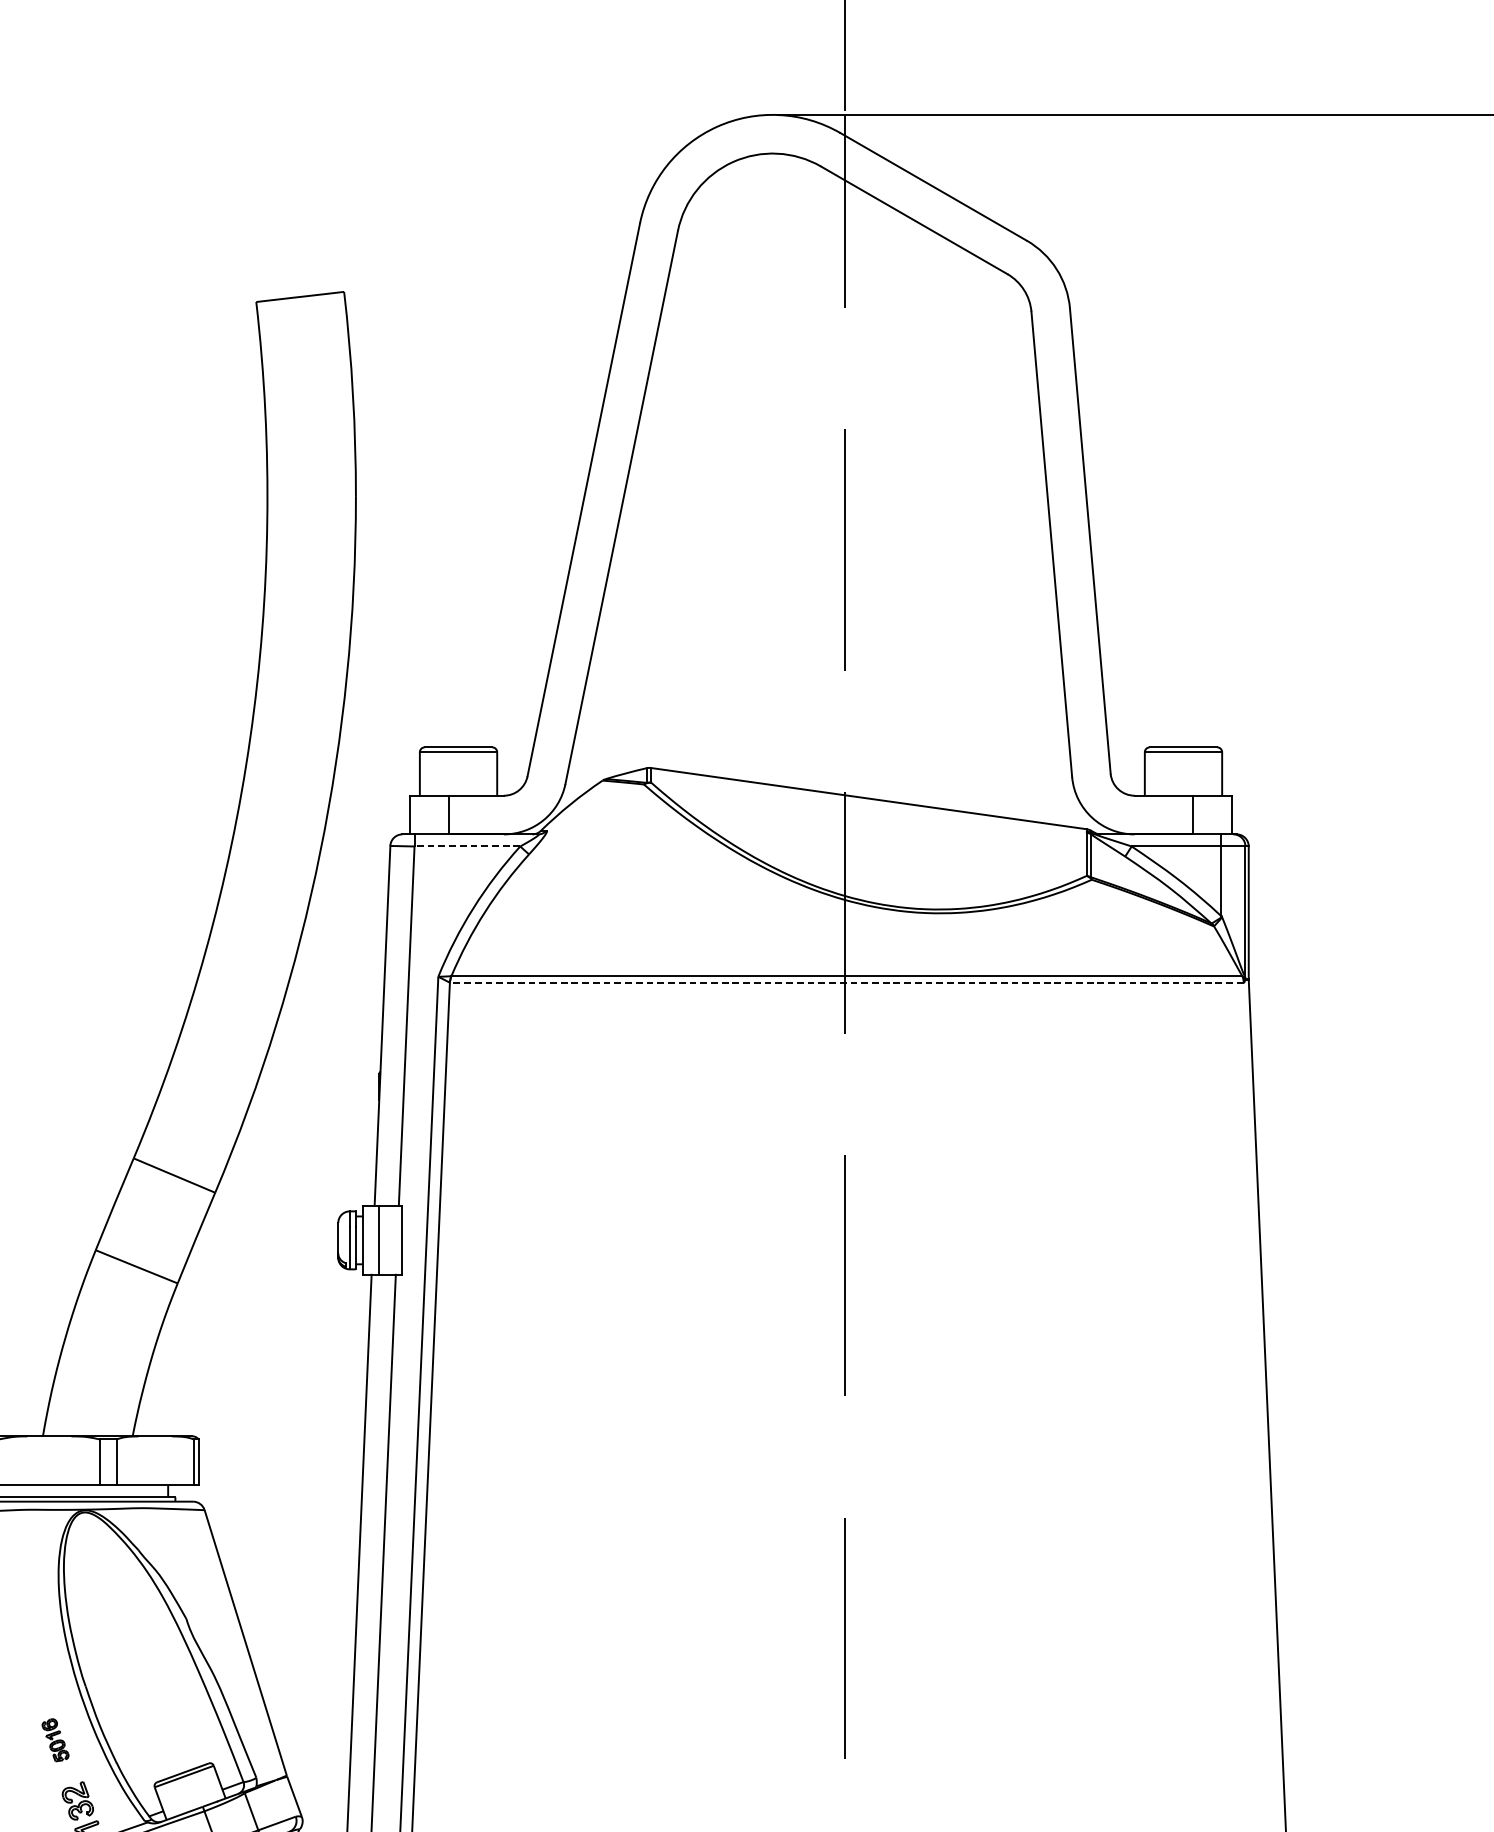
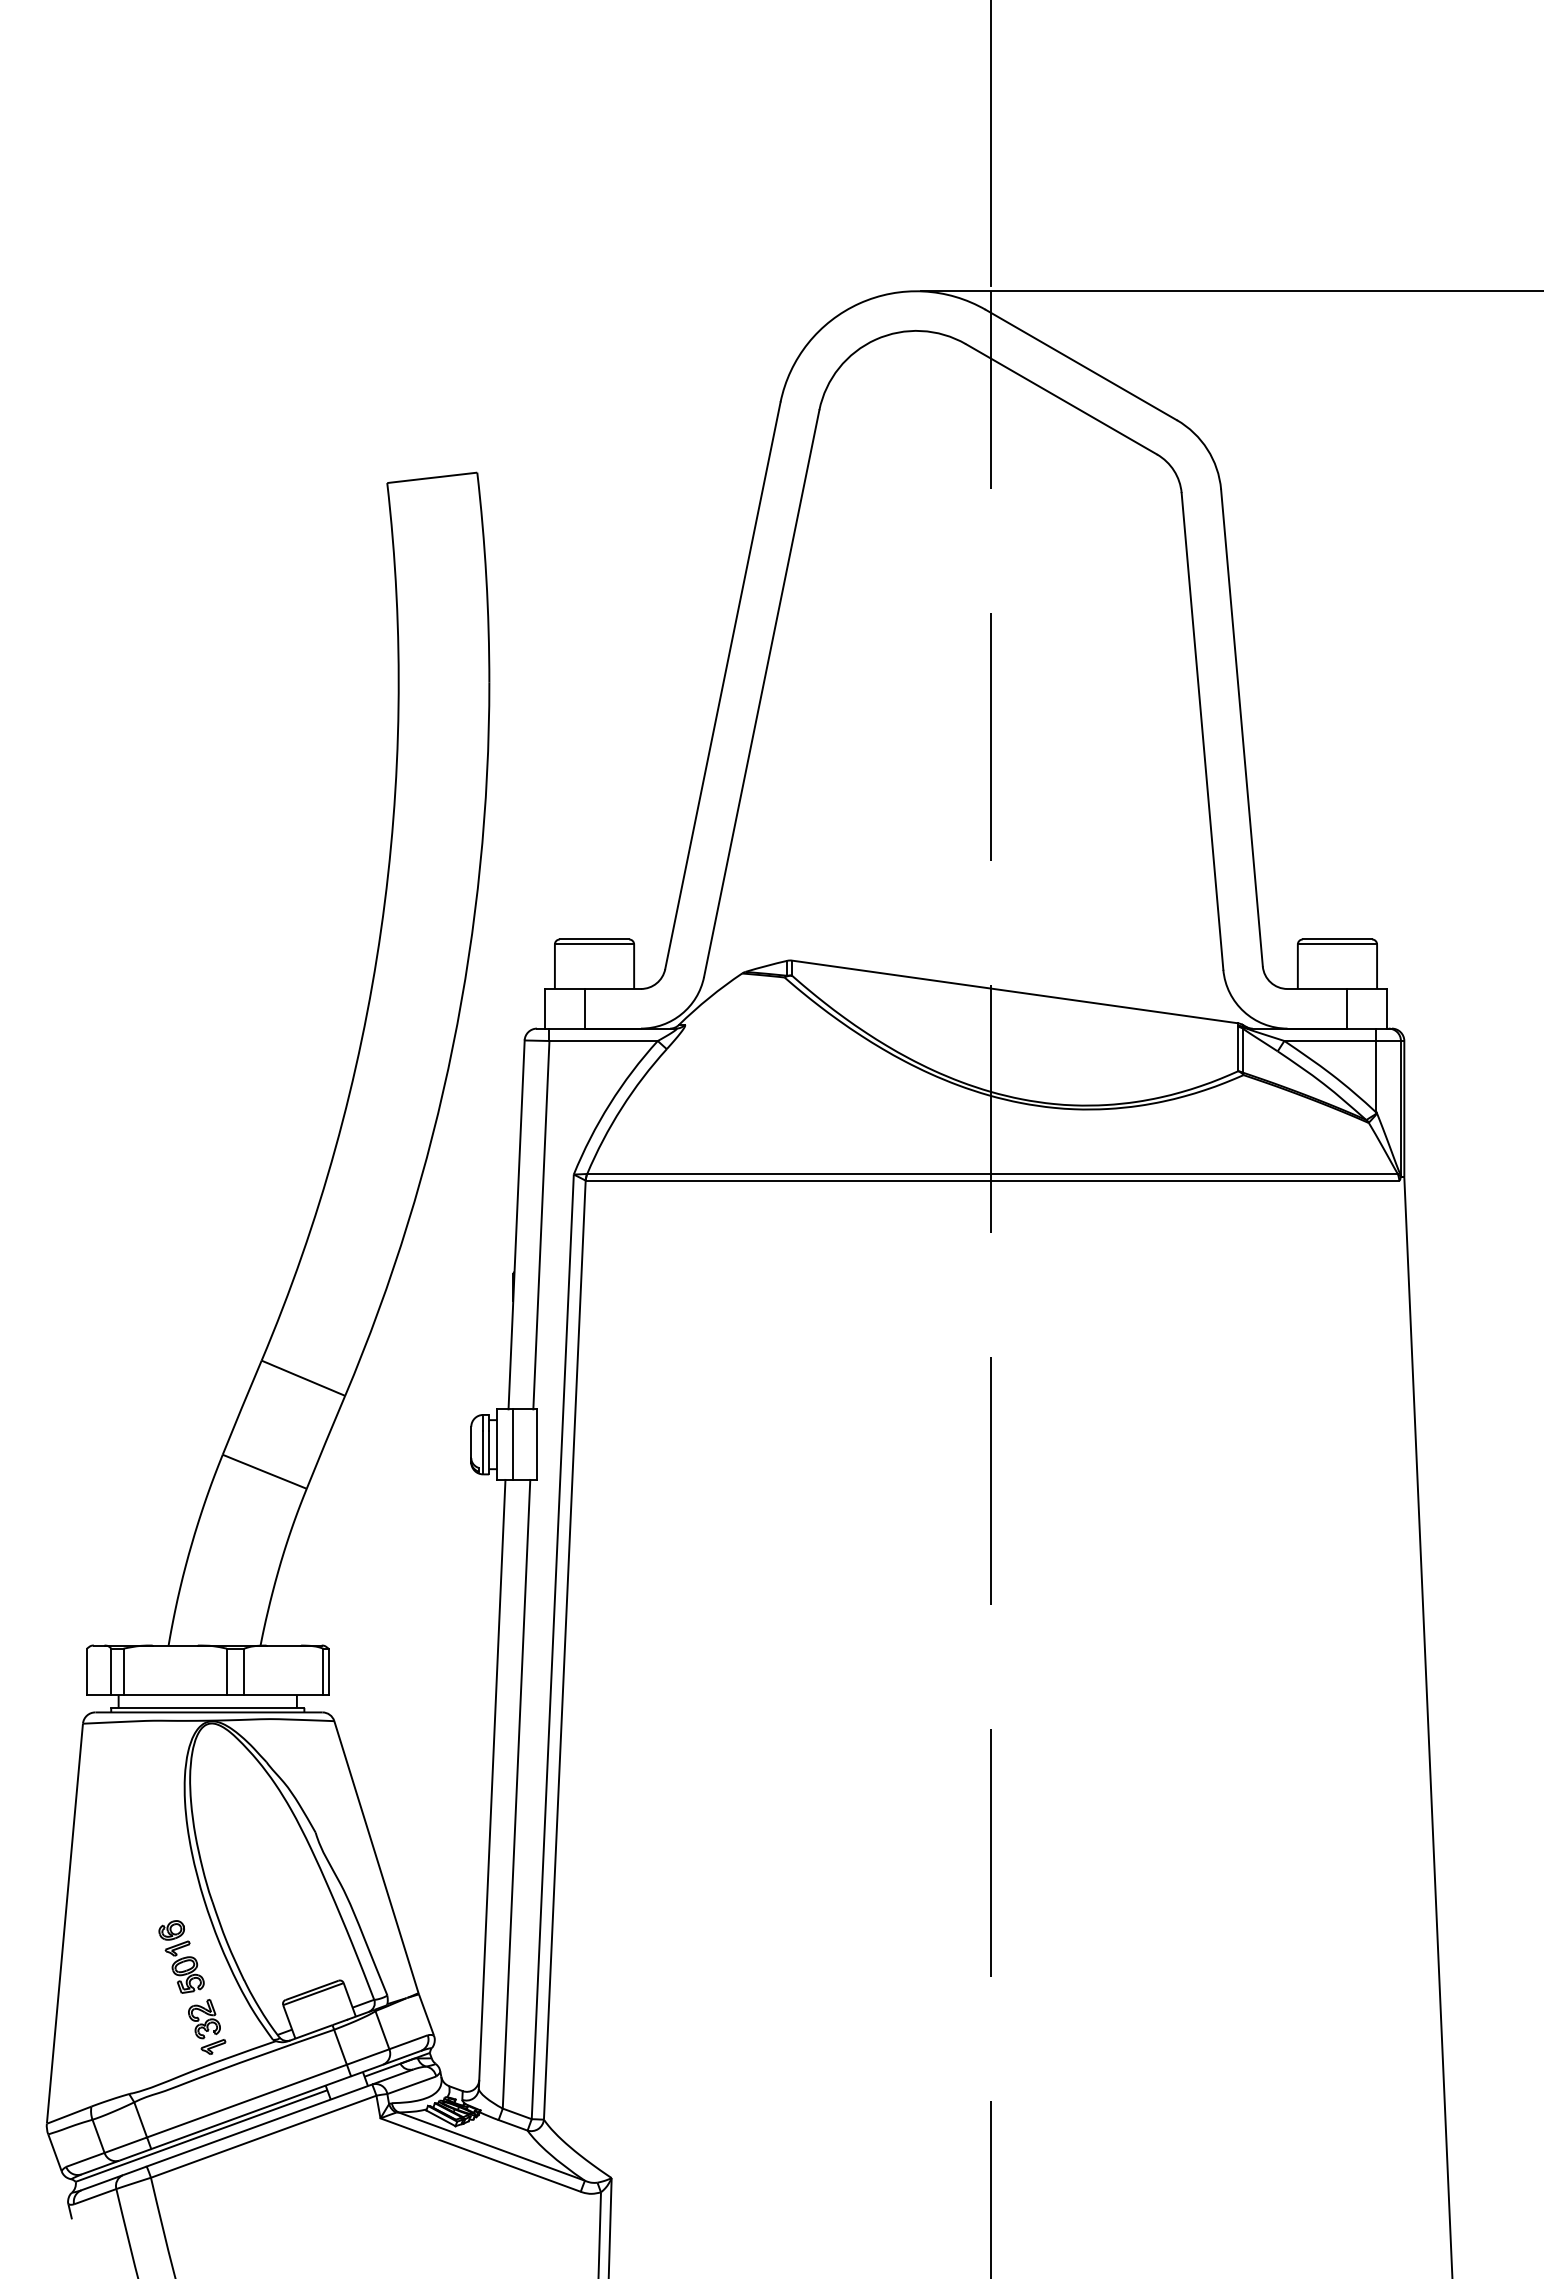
line: (467, 846) -> (603, 1041), dashed -> solid
line: (846, 982) -> (992, 1180), dashed -> solid
part: (55, 1739) -> (181, 1956), size x1.67

